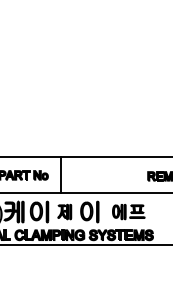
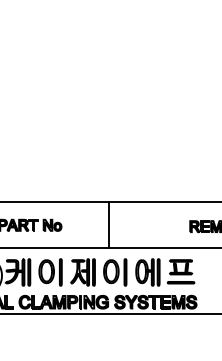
line: (61, 175) -> (108, 225), moved
part: (64, 212) -> (82, 272), size x1.43
part: (128, 212) -> (165, 272), size x1.43

